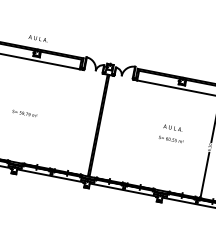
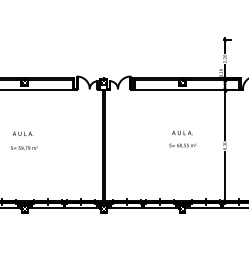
text: (37, 38) -> (22, 133), moved

